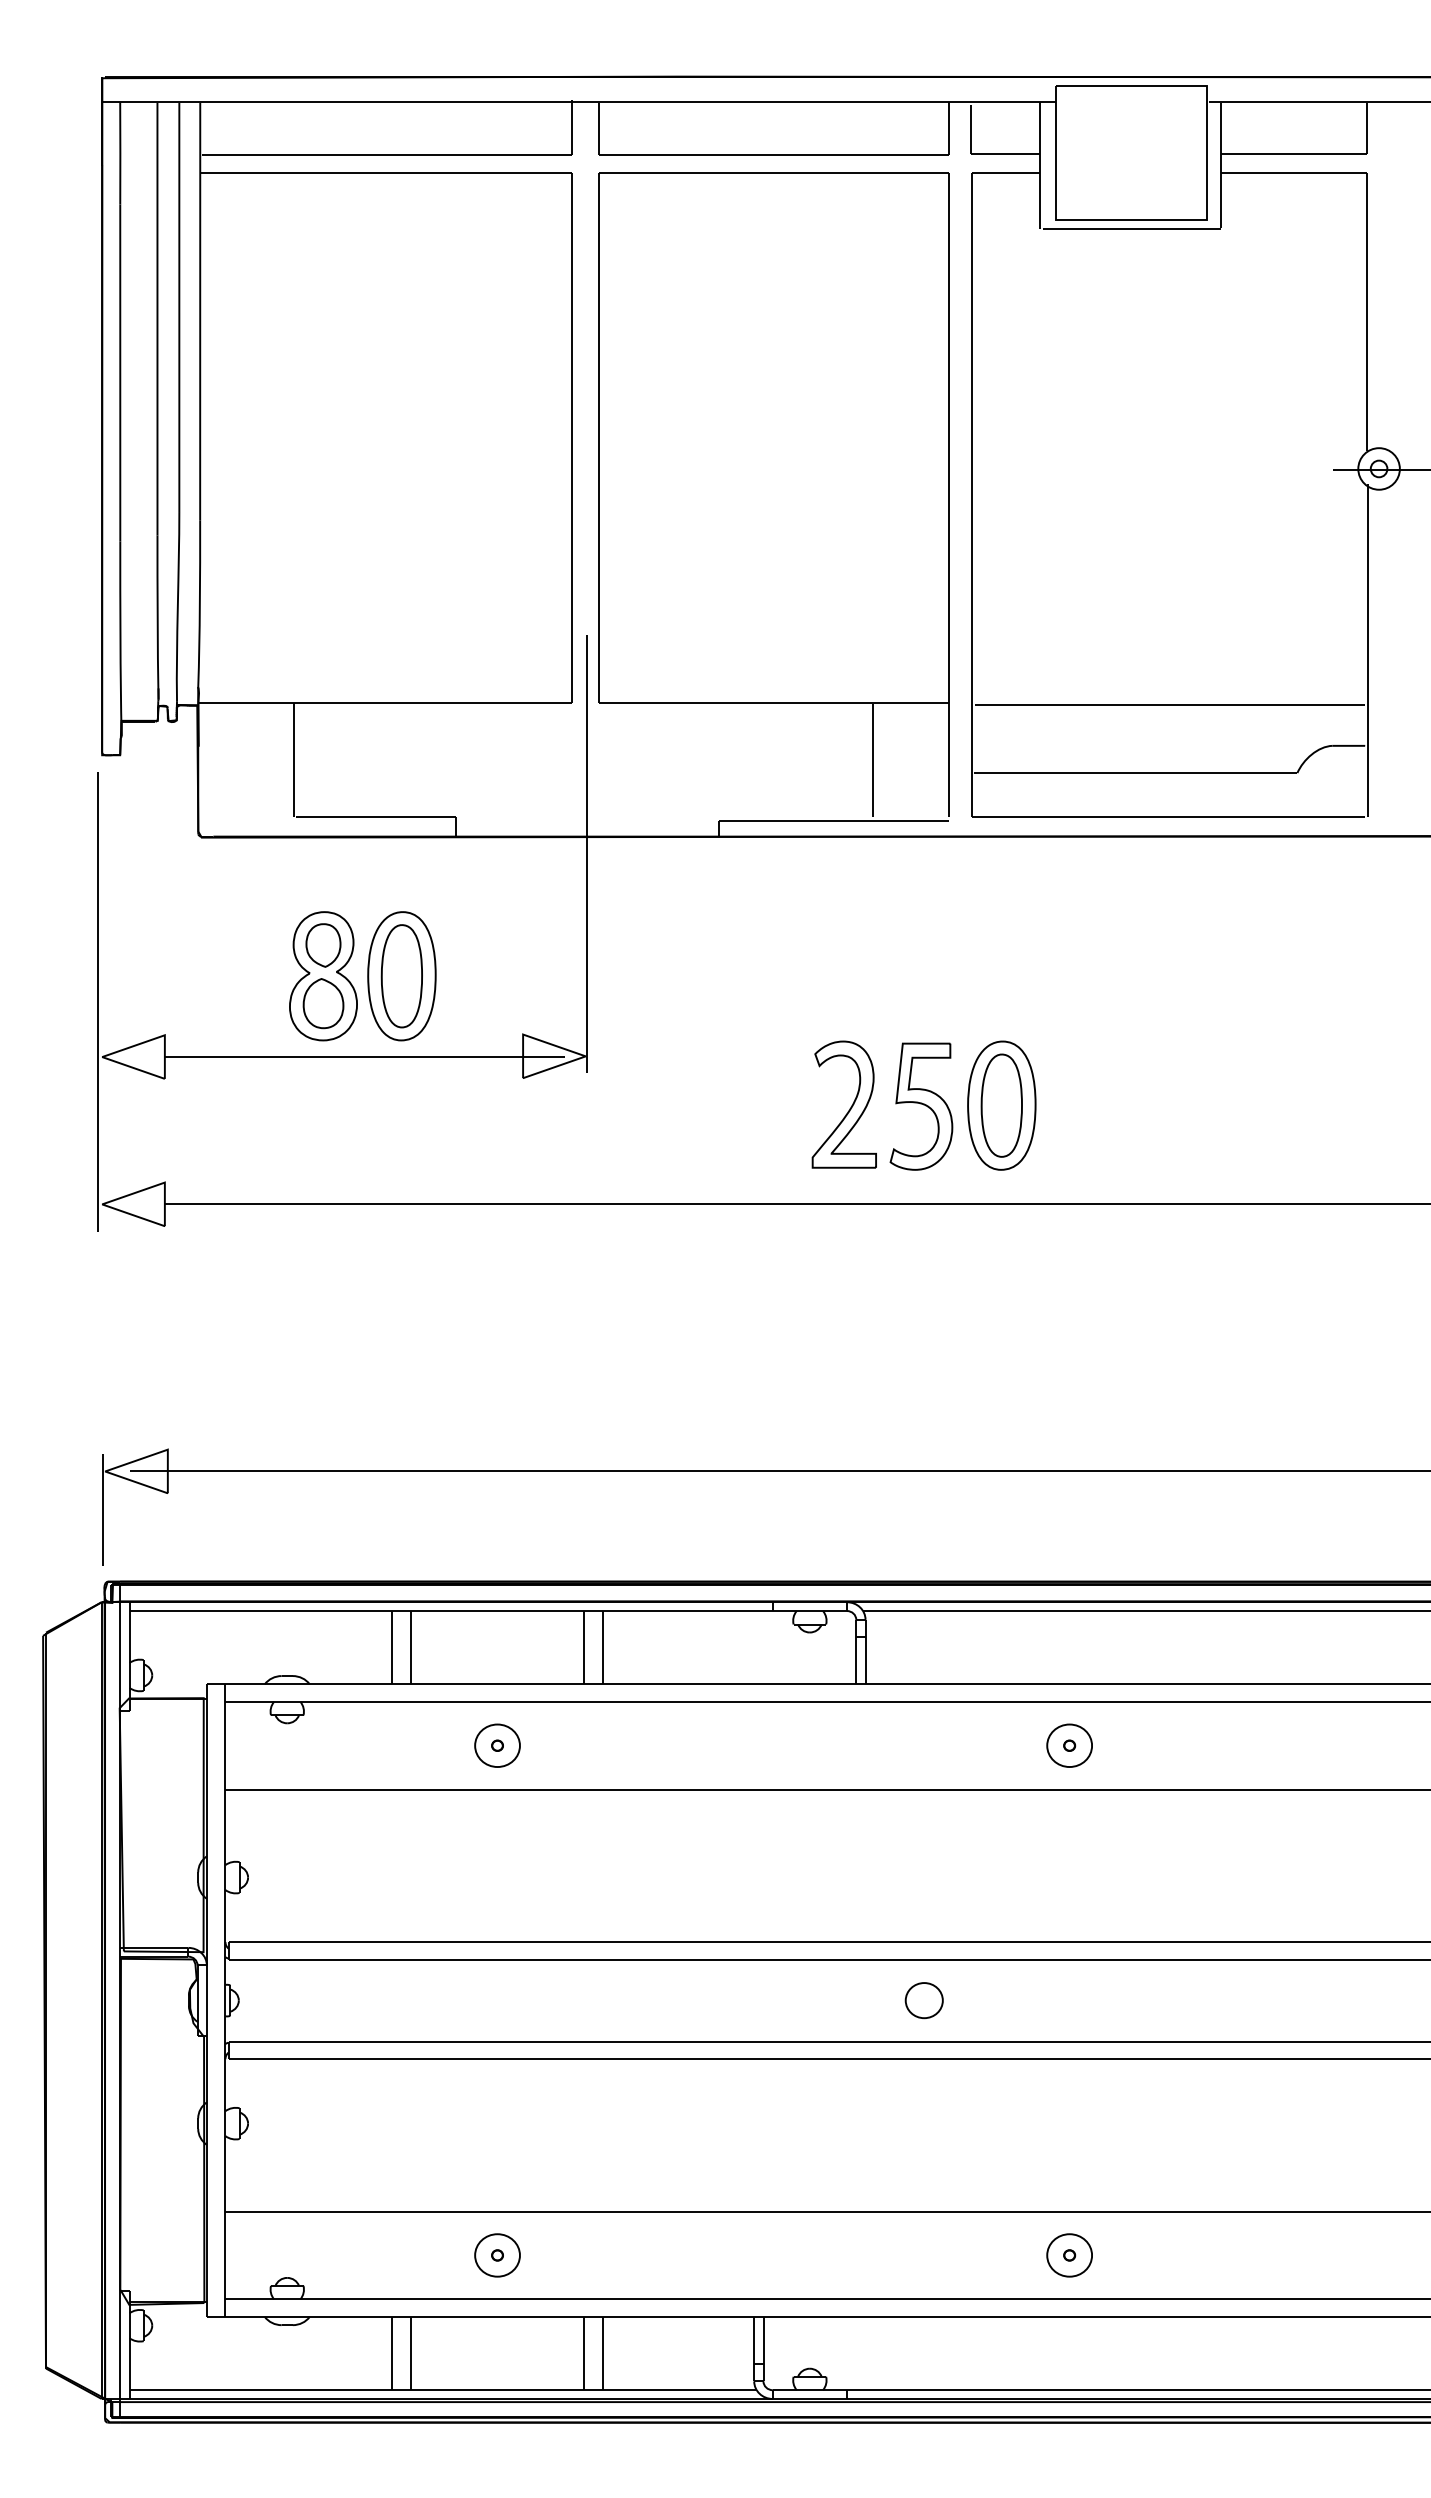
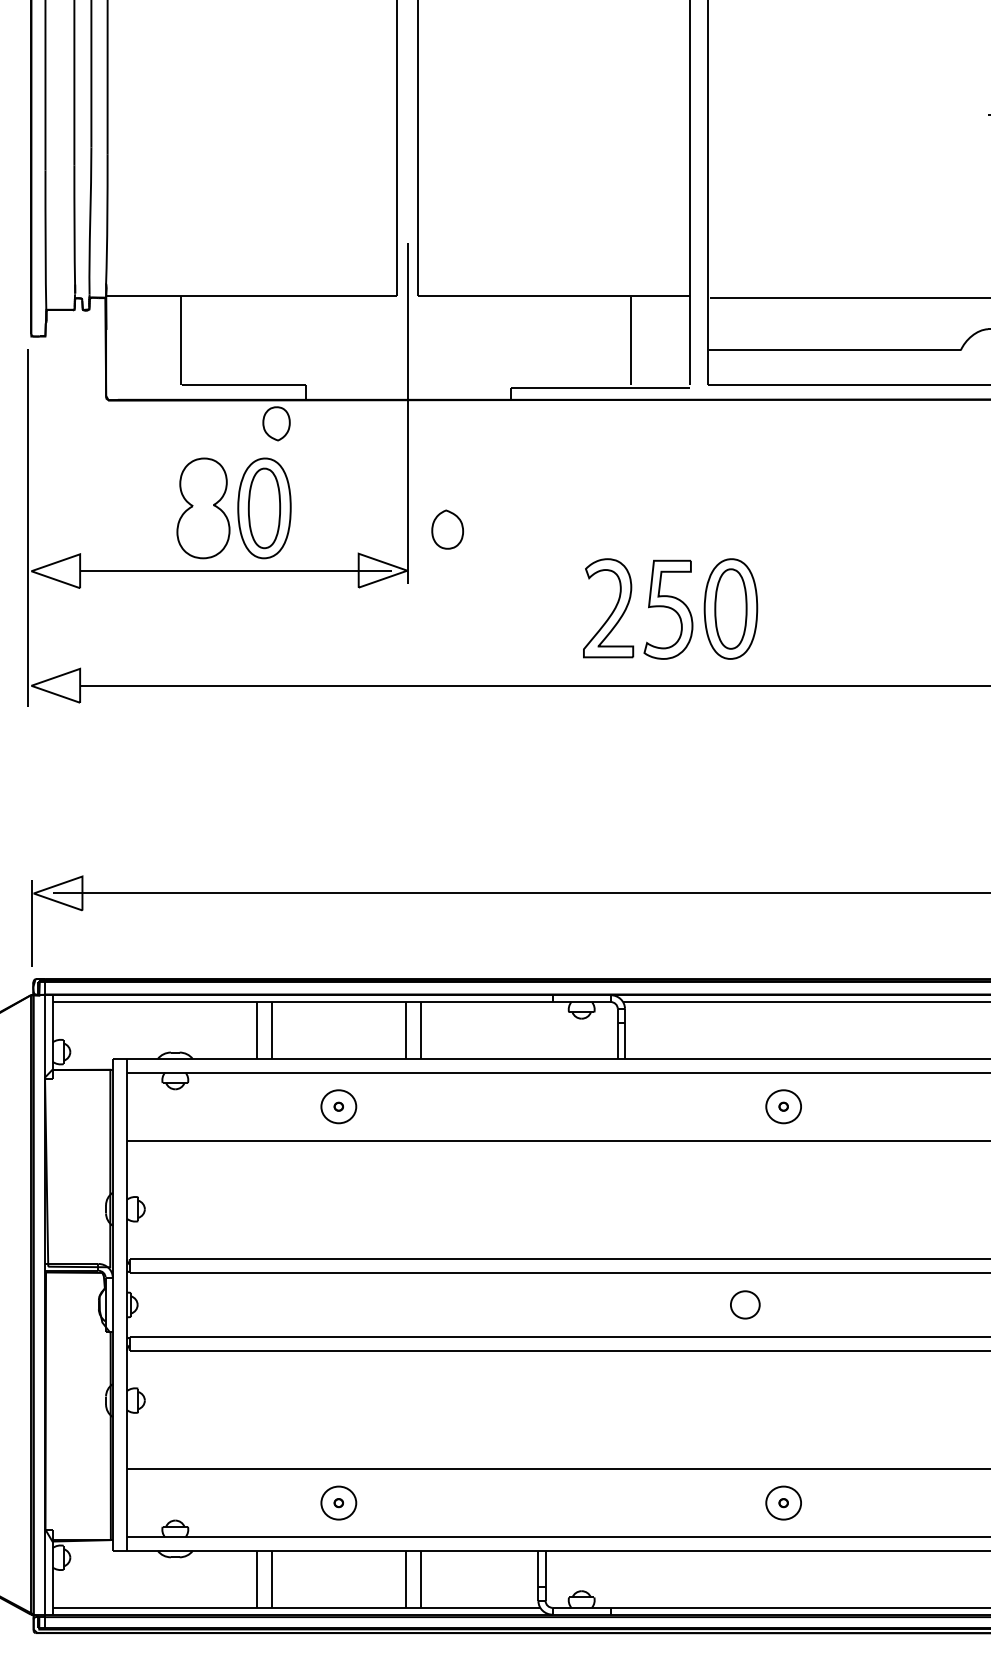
part: (323, 945) -> (276, 423), moved
part: (323, 1003) -> (447, 529), moved
part: (923, 2000) -> (744, 1304), moved

